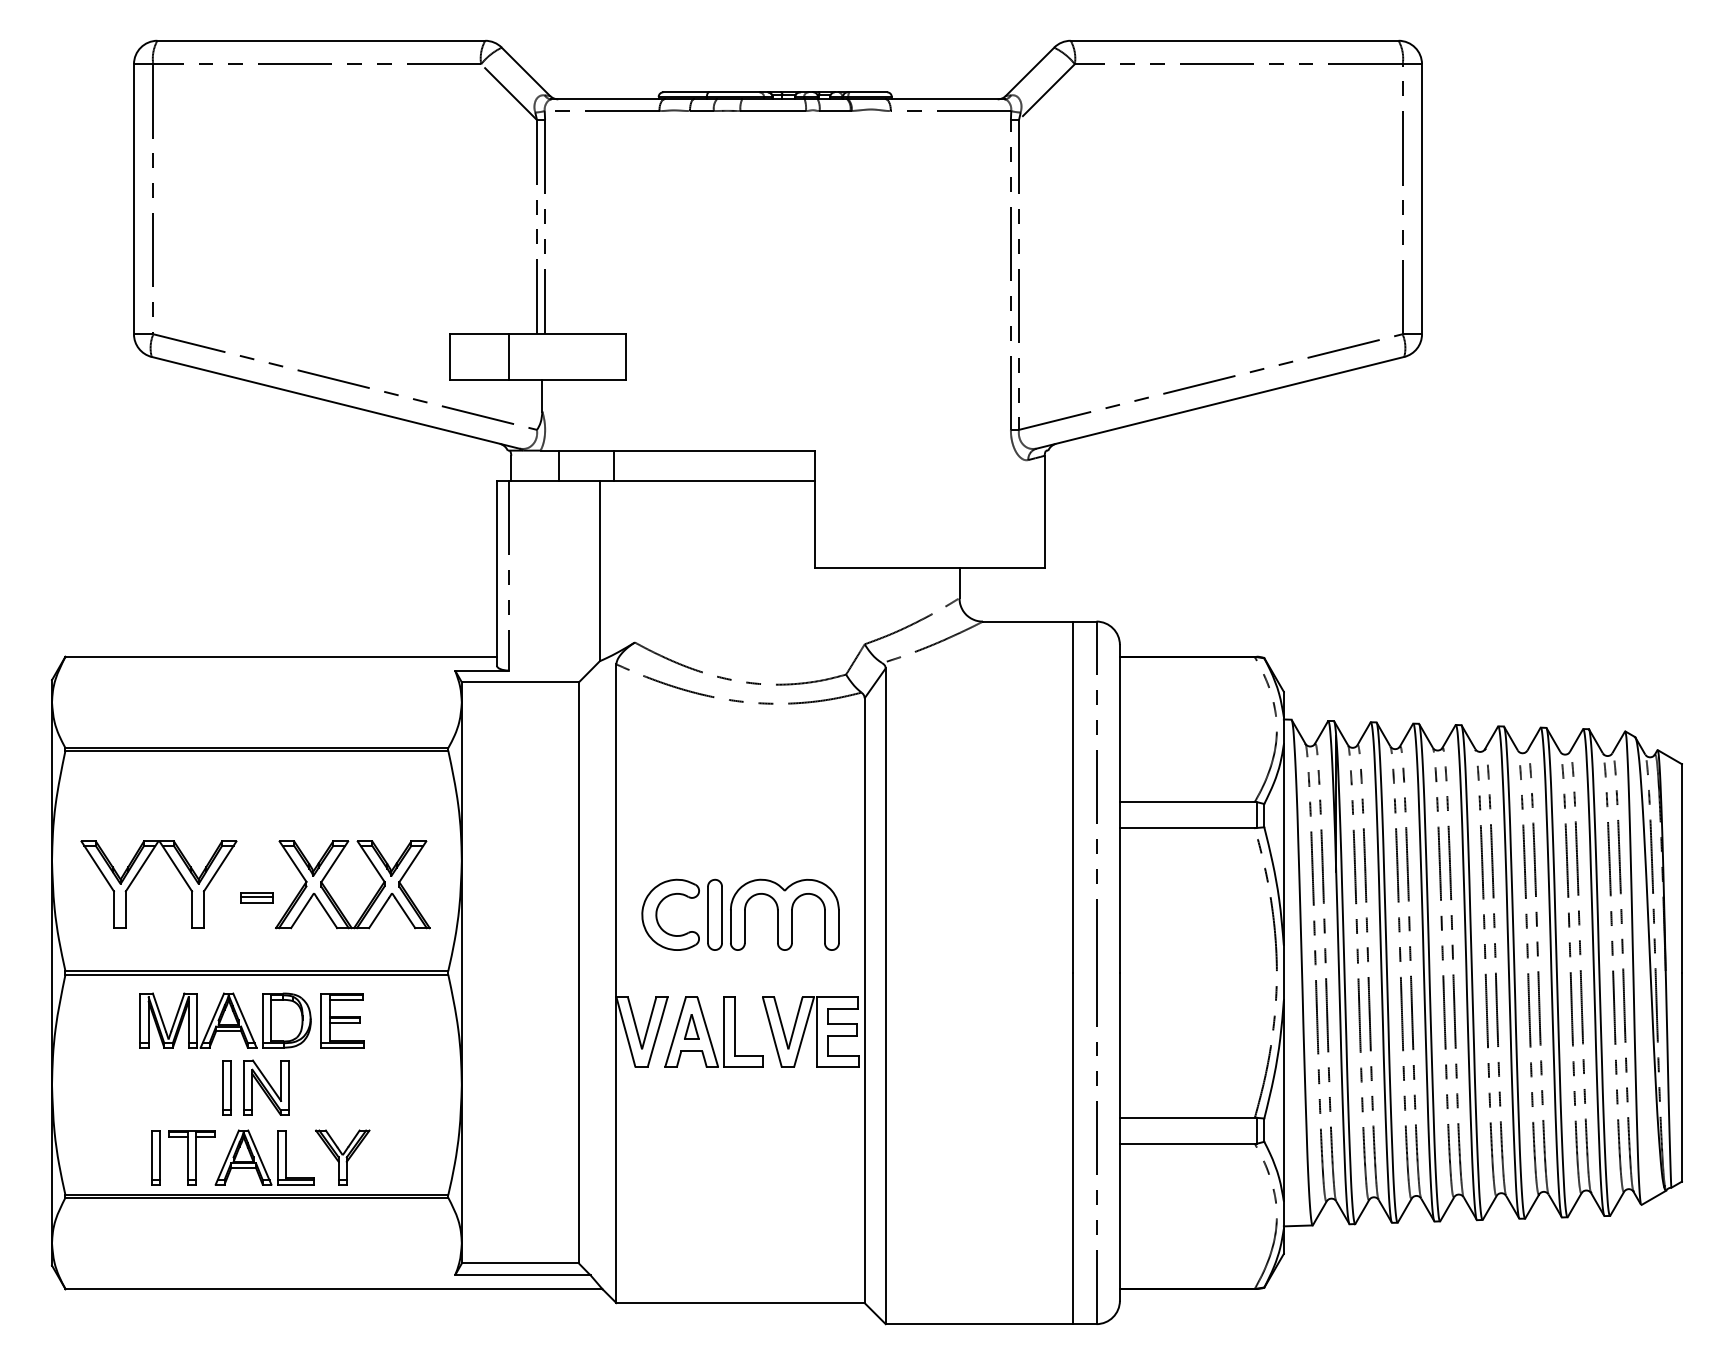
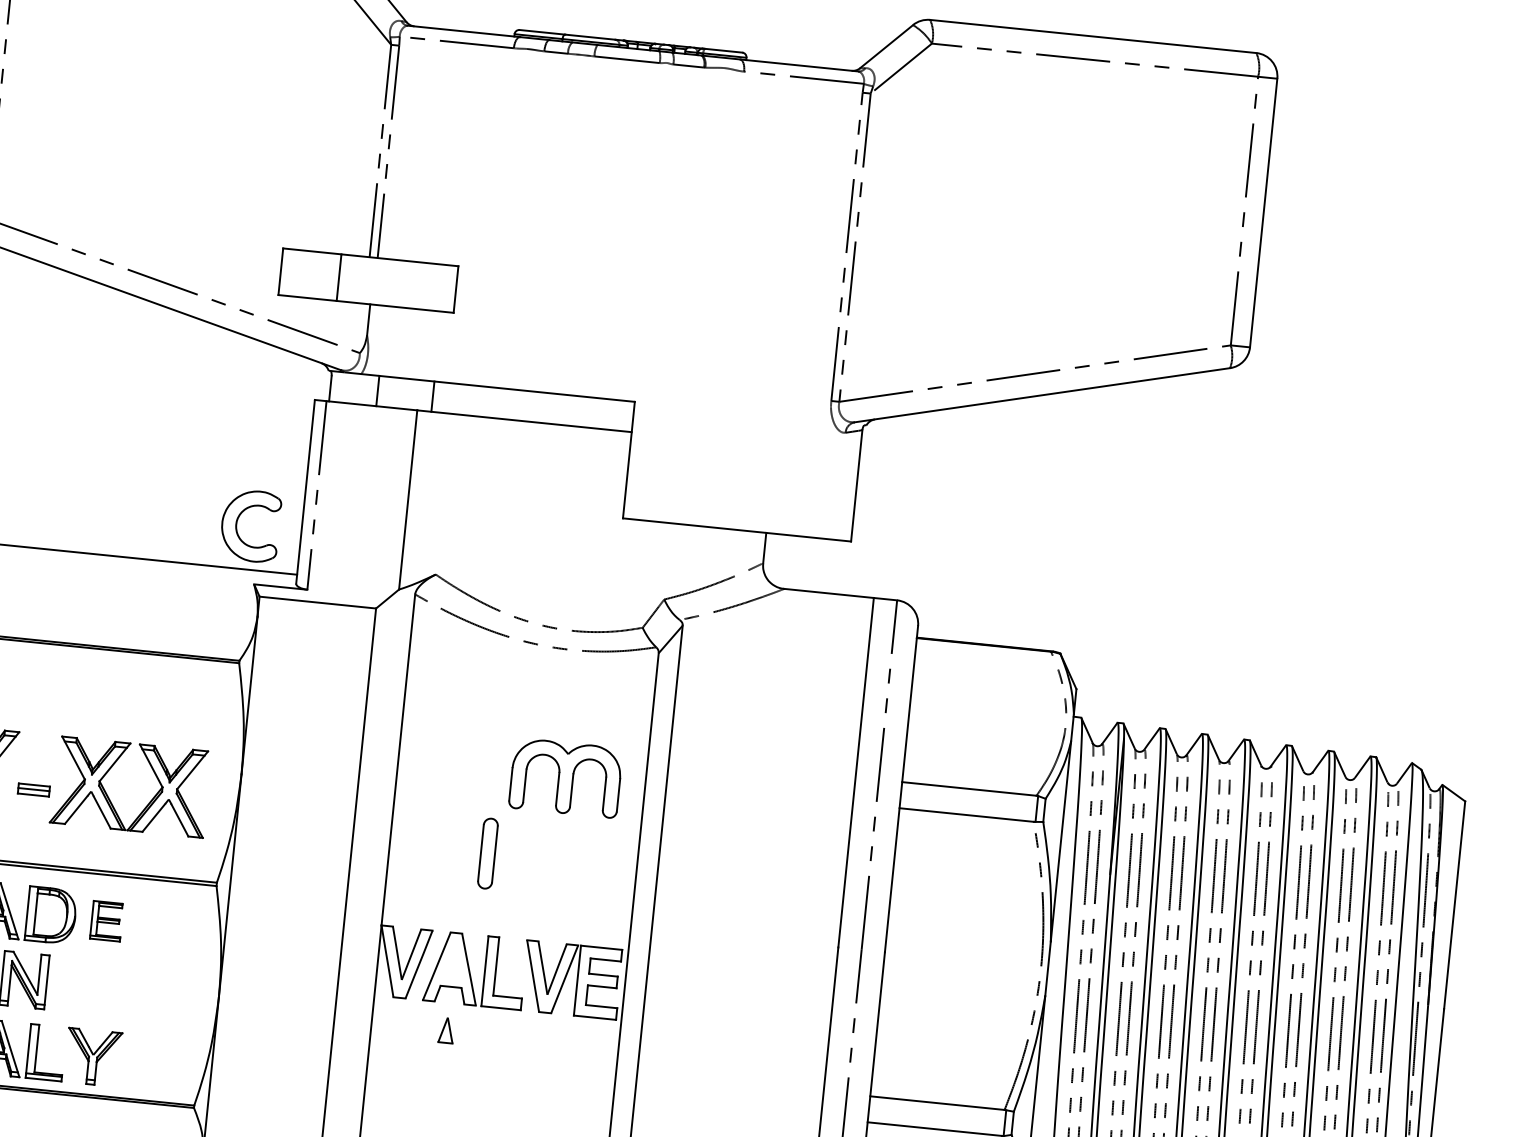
part: (657, 914) -> (237, 524), moved
part: (784, 914) -> (565, 777), moved
part: (342, 1020) -> (106, 921), size x0.7
part: (691, 1026) -> (446, 1029), moved

